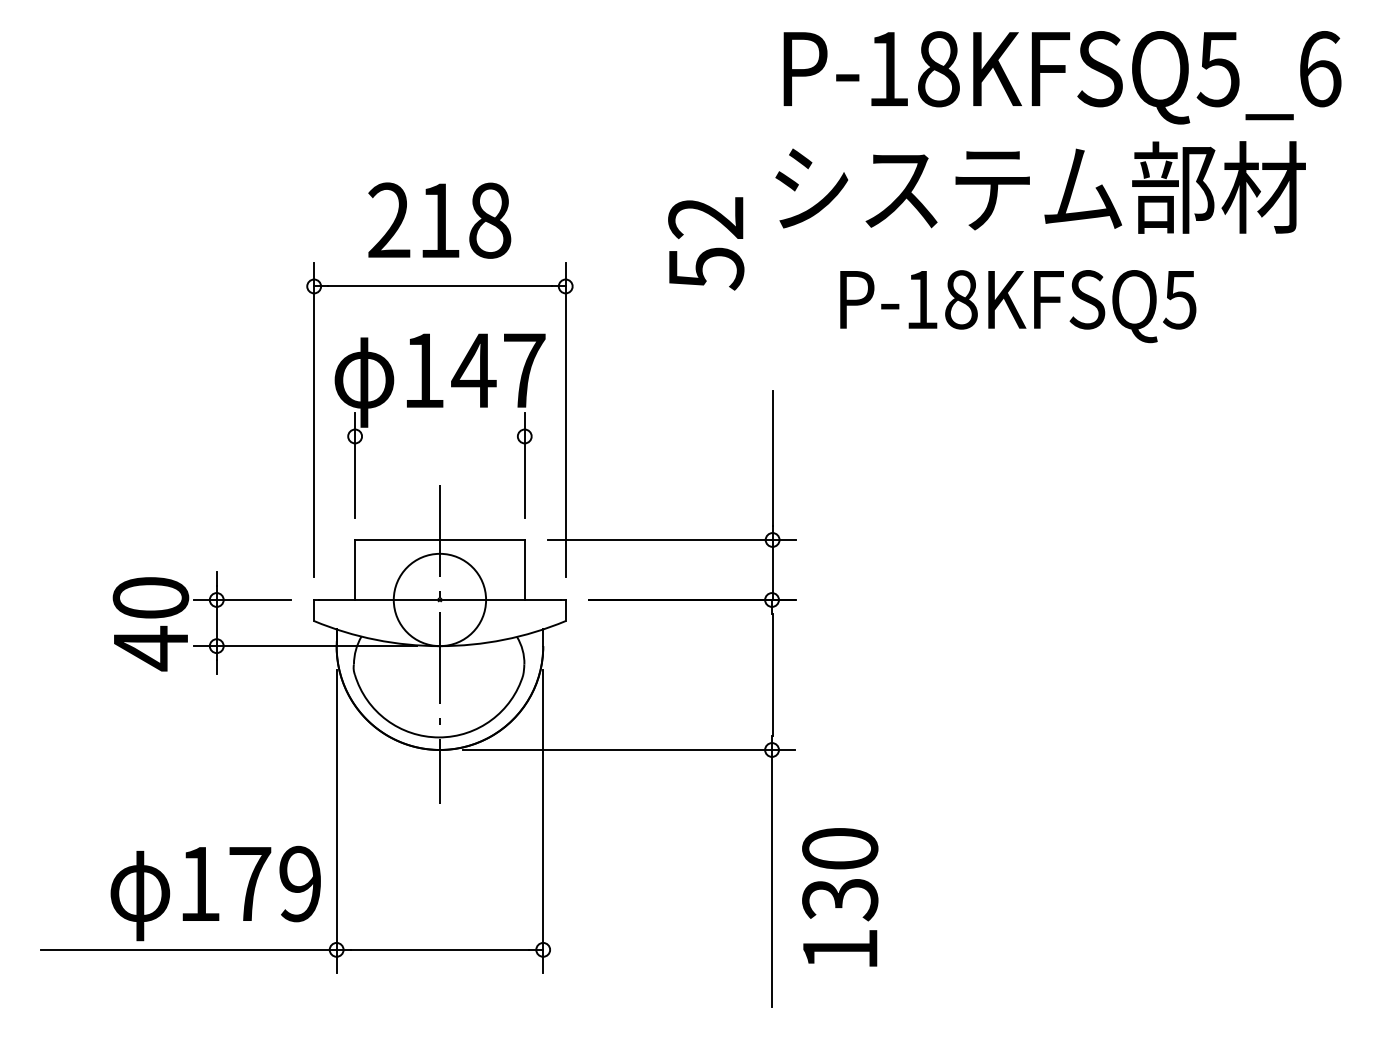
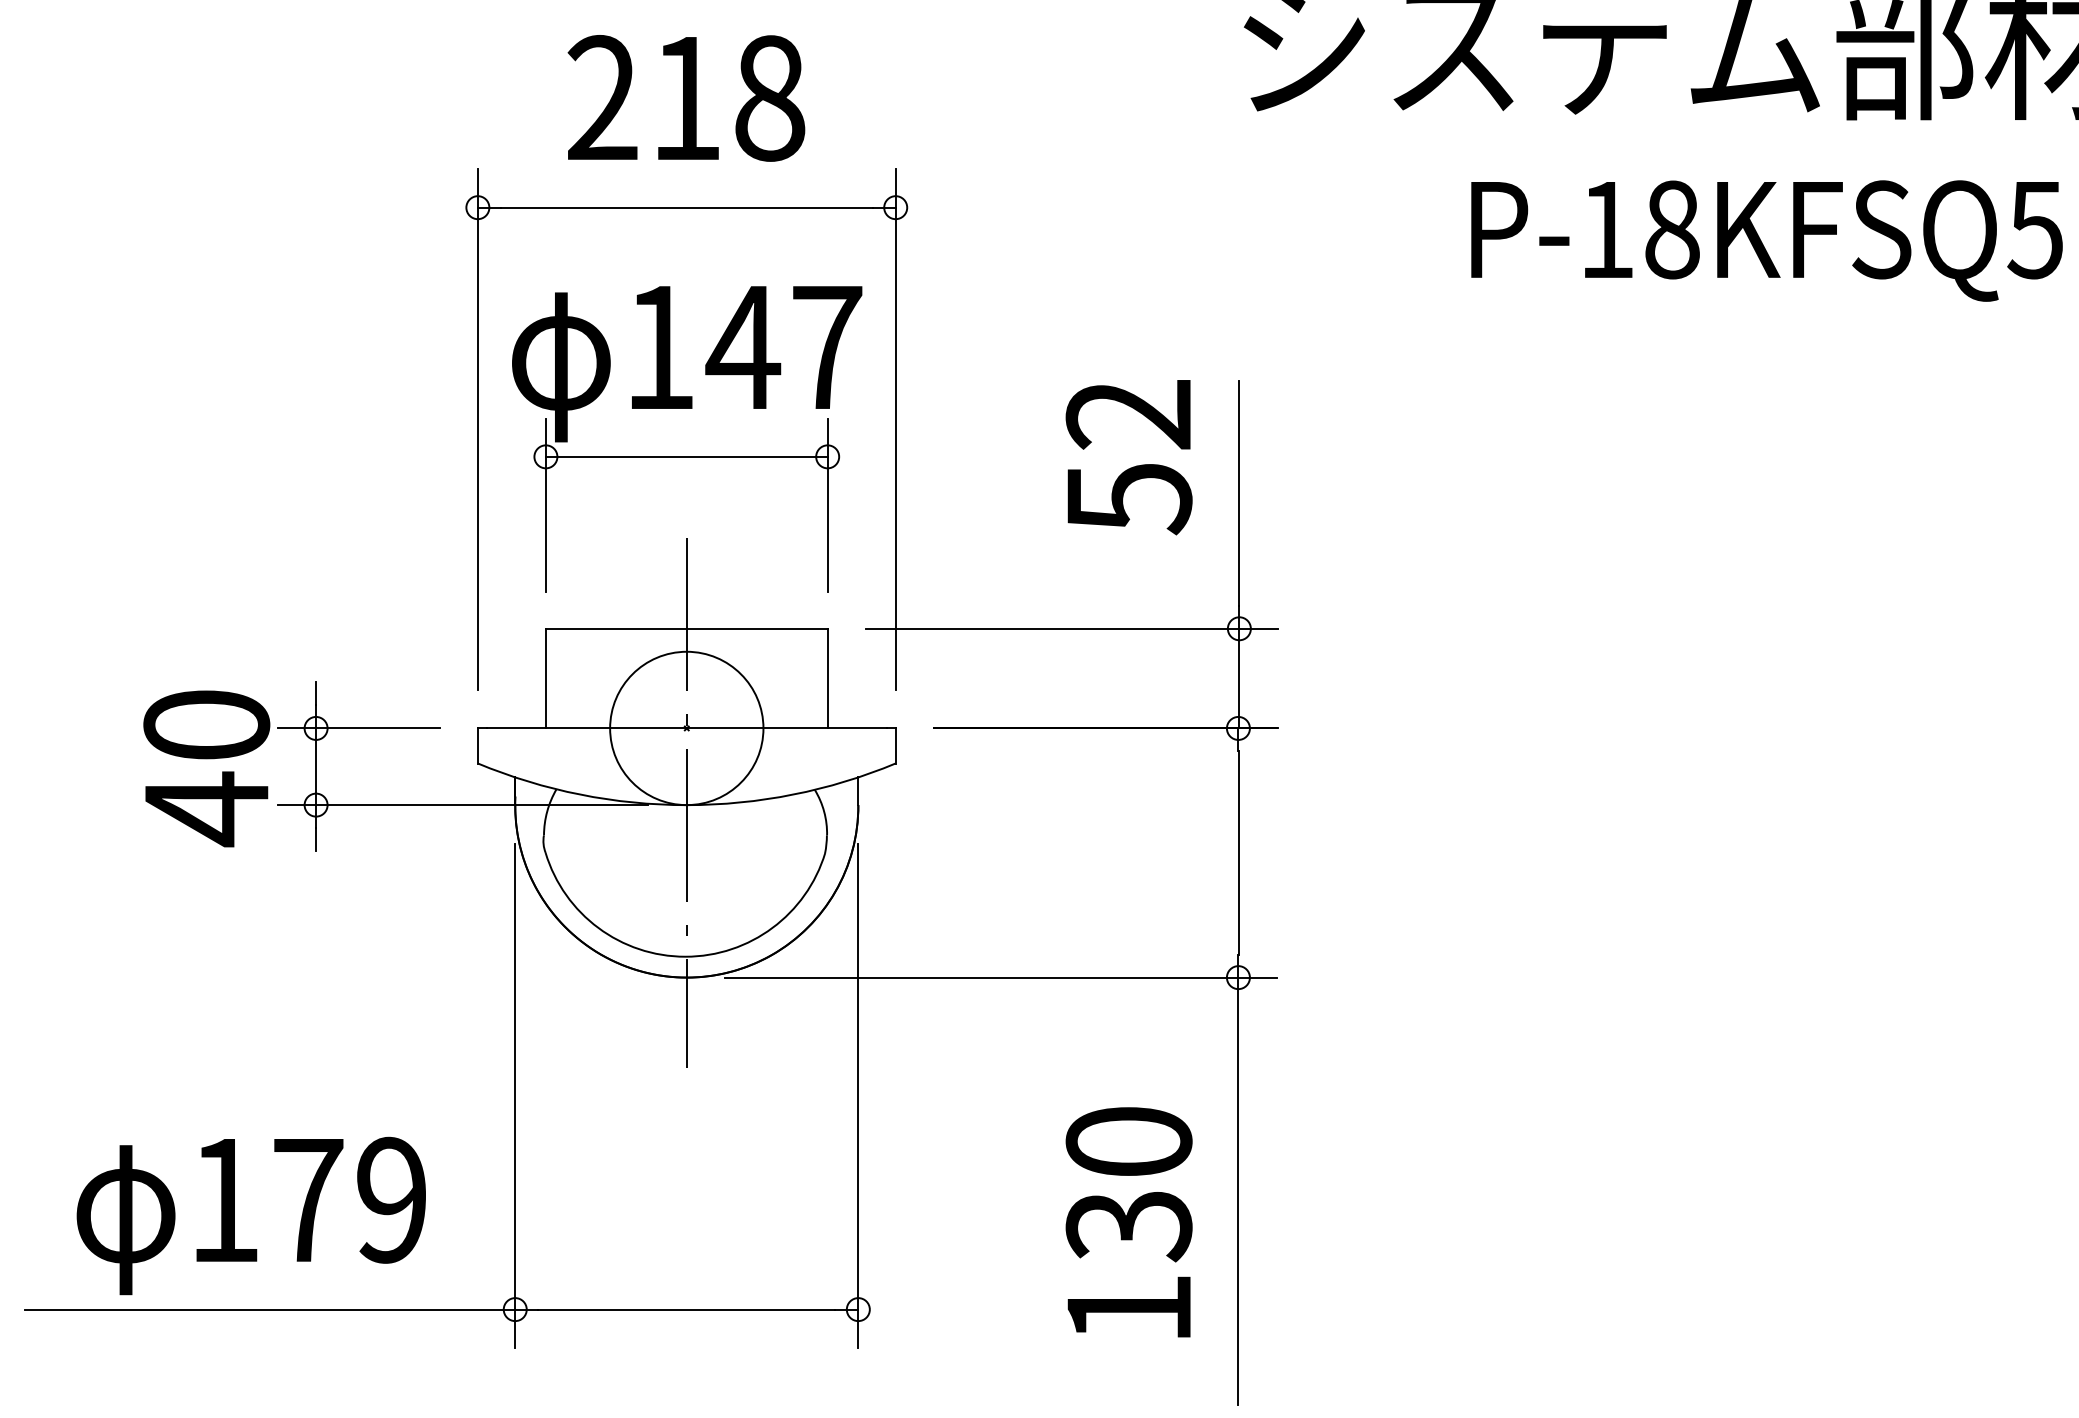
text: (706, 243) -> (1129, 456), moved
text: (1018, 306) -> (1767, 240), moved
line: (439, 436) -> (686, 456), added
text: (215, 893) -> (250, 1215), moved
text: (840, 897) -> (1129, 1222), moved

